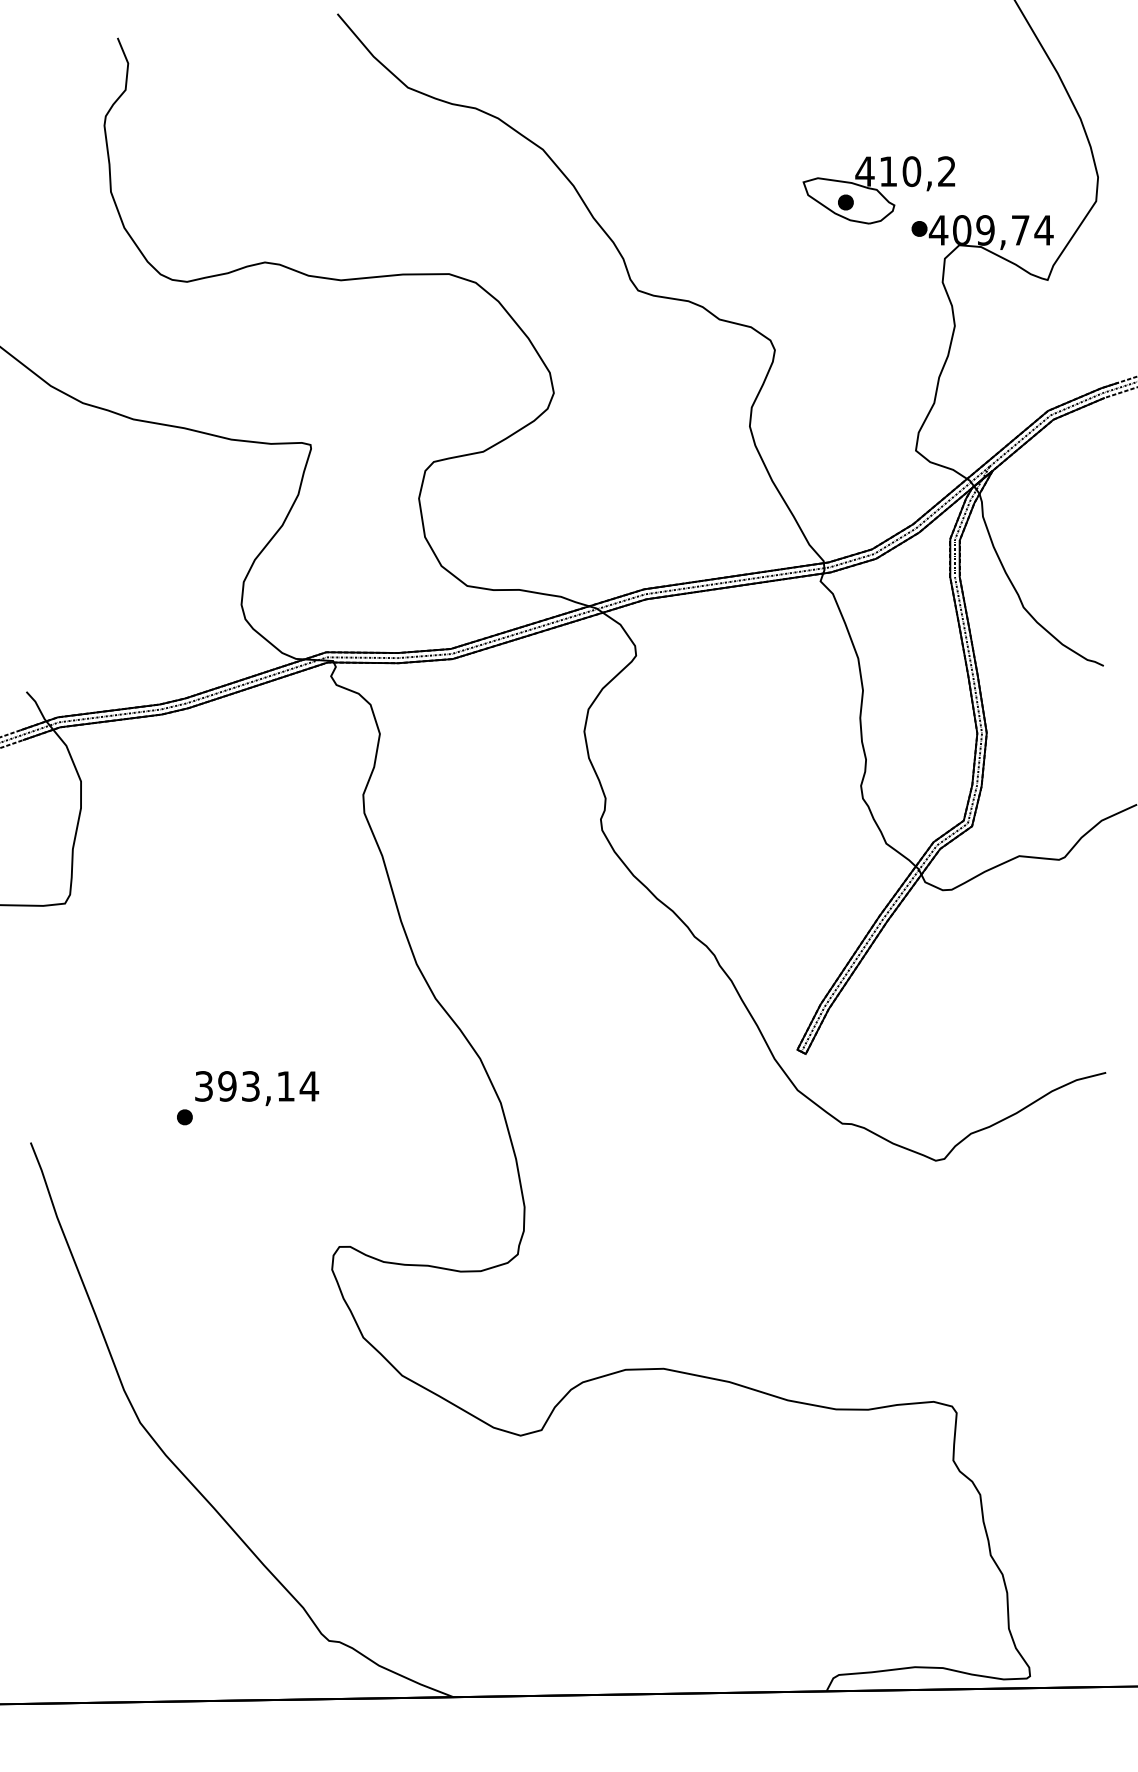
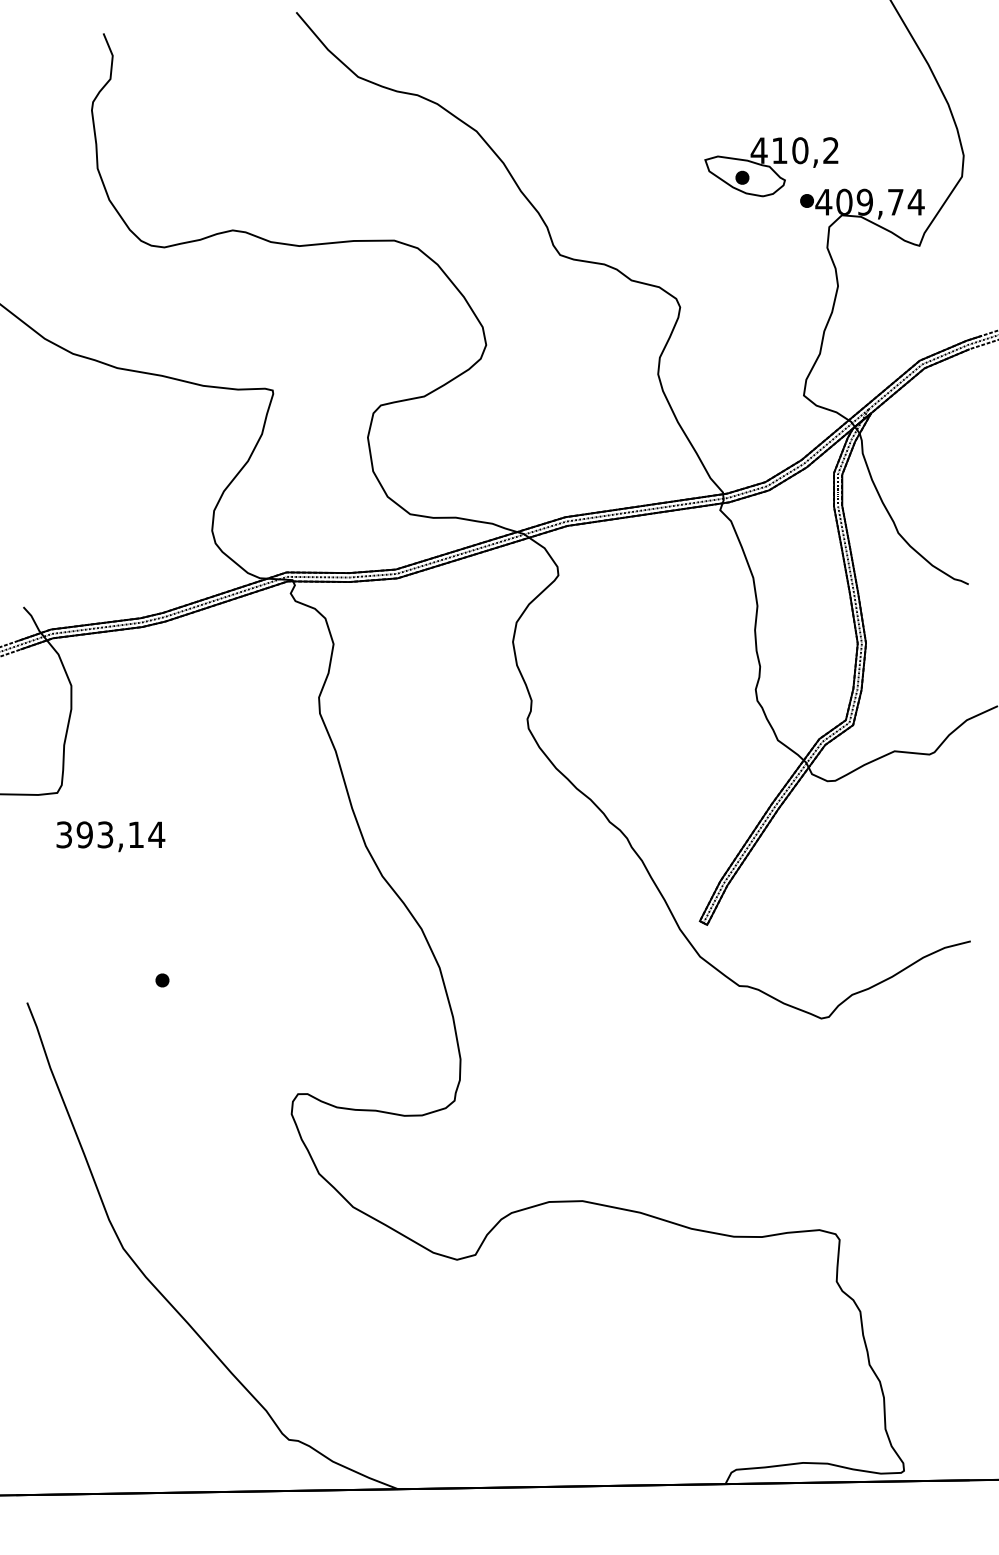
text: (257, 1088) -> (111, 836), moved

